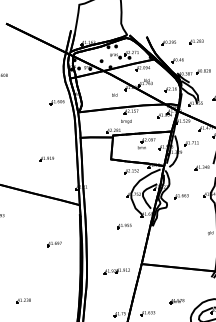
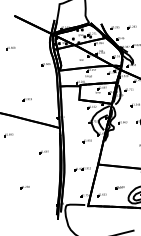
part: (45, 158) -> (26, 99), moved

